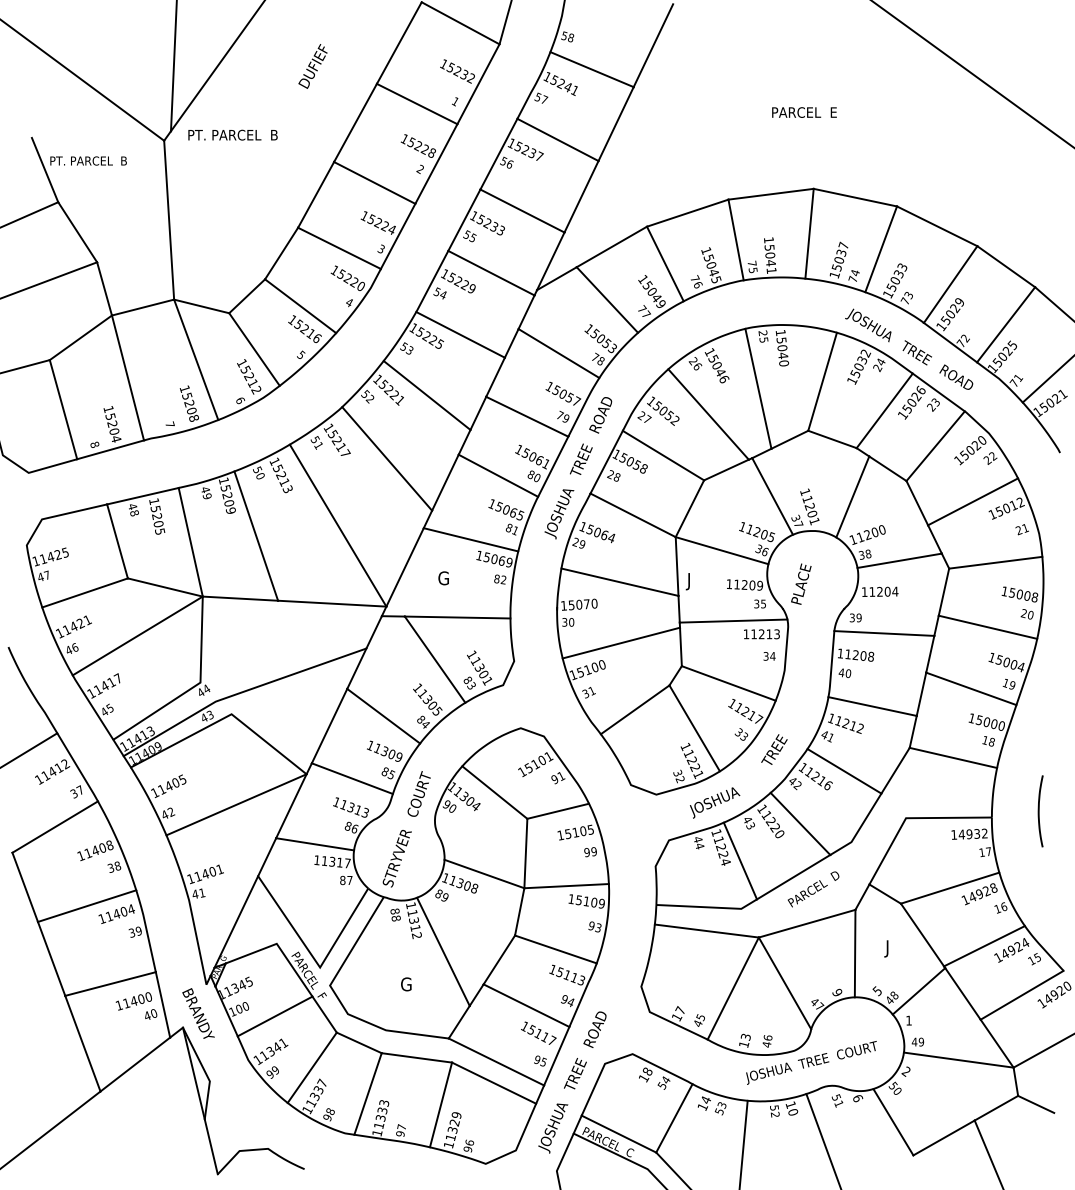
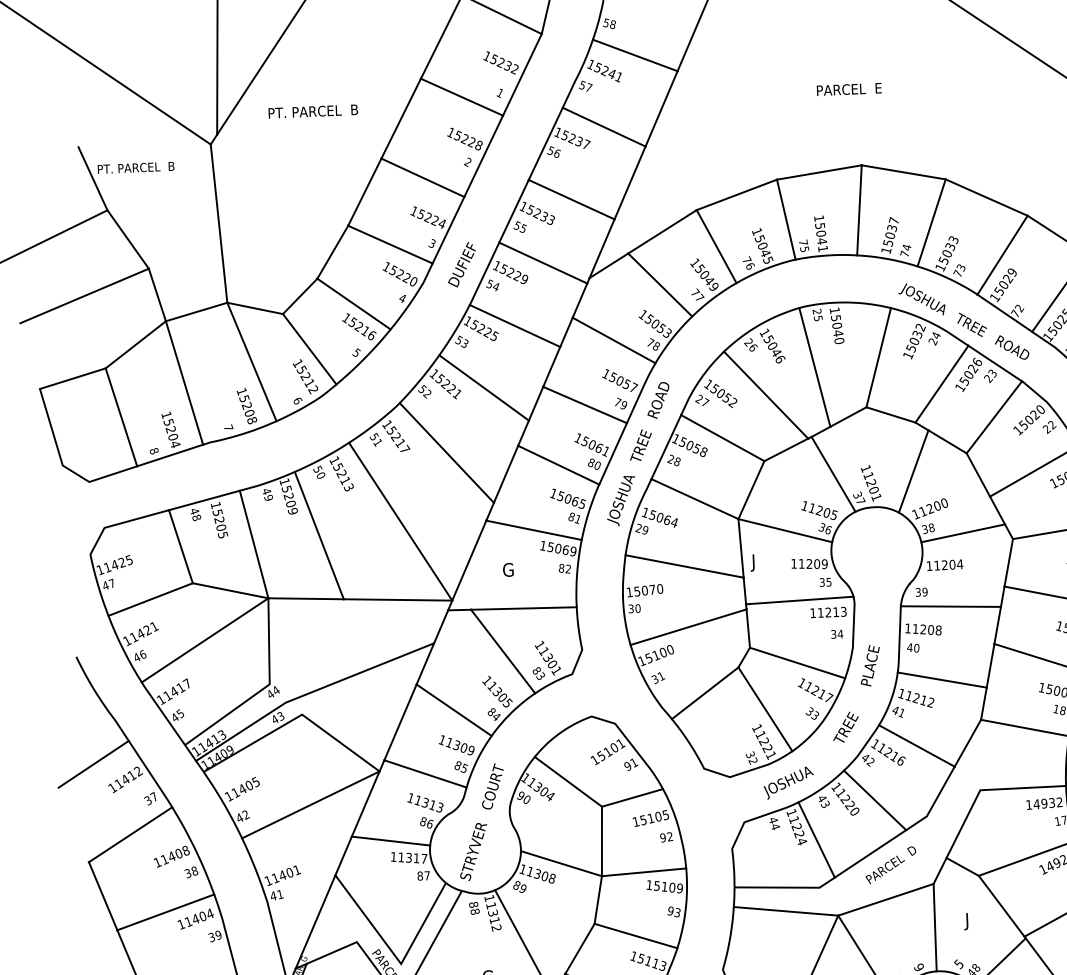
text: (312, 66) -> (461, 264), moved
text: (232, 134) -> (312, 110), moved
text: (801, 583) -> (870, 665), moved
text: (594, 851) -> (670, 836), 99 -> 92

